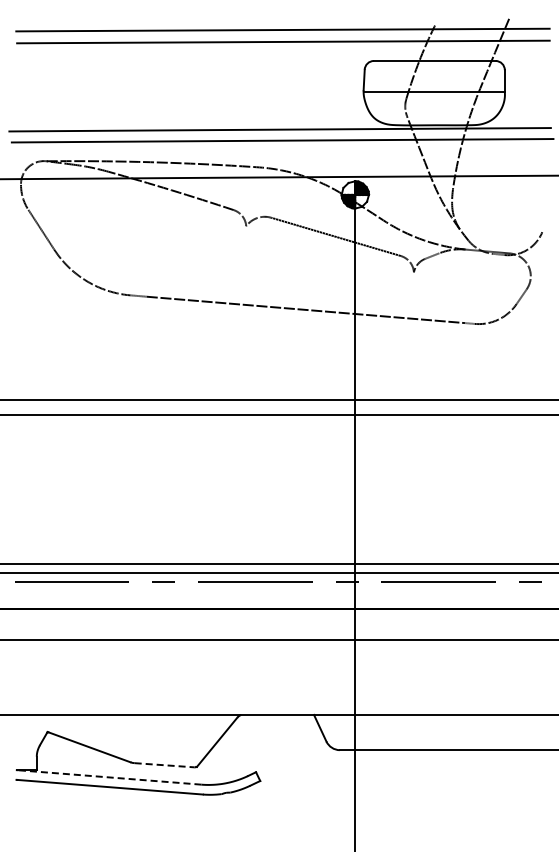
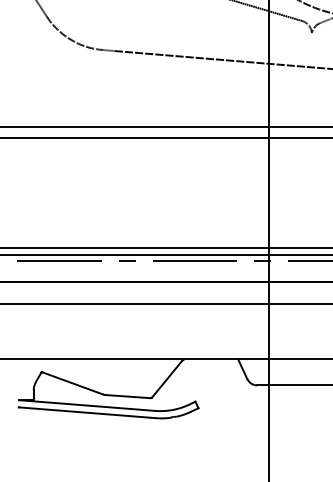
line: (165, 765) -> (128, 396), dashed -> solid
line: (109, 777) -> (87, 405), dashed -> solid

